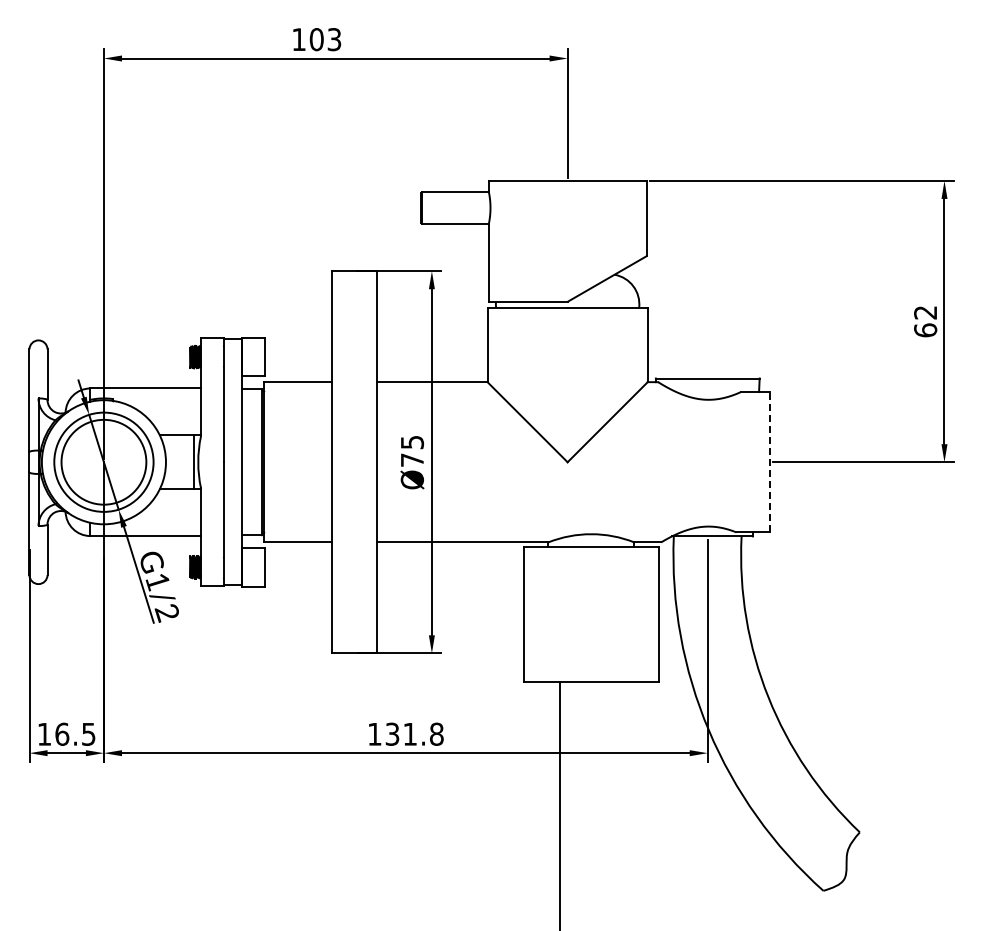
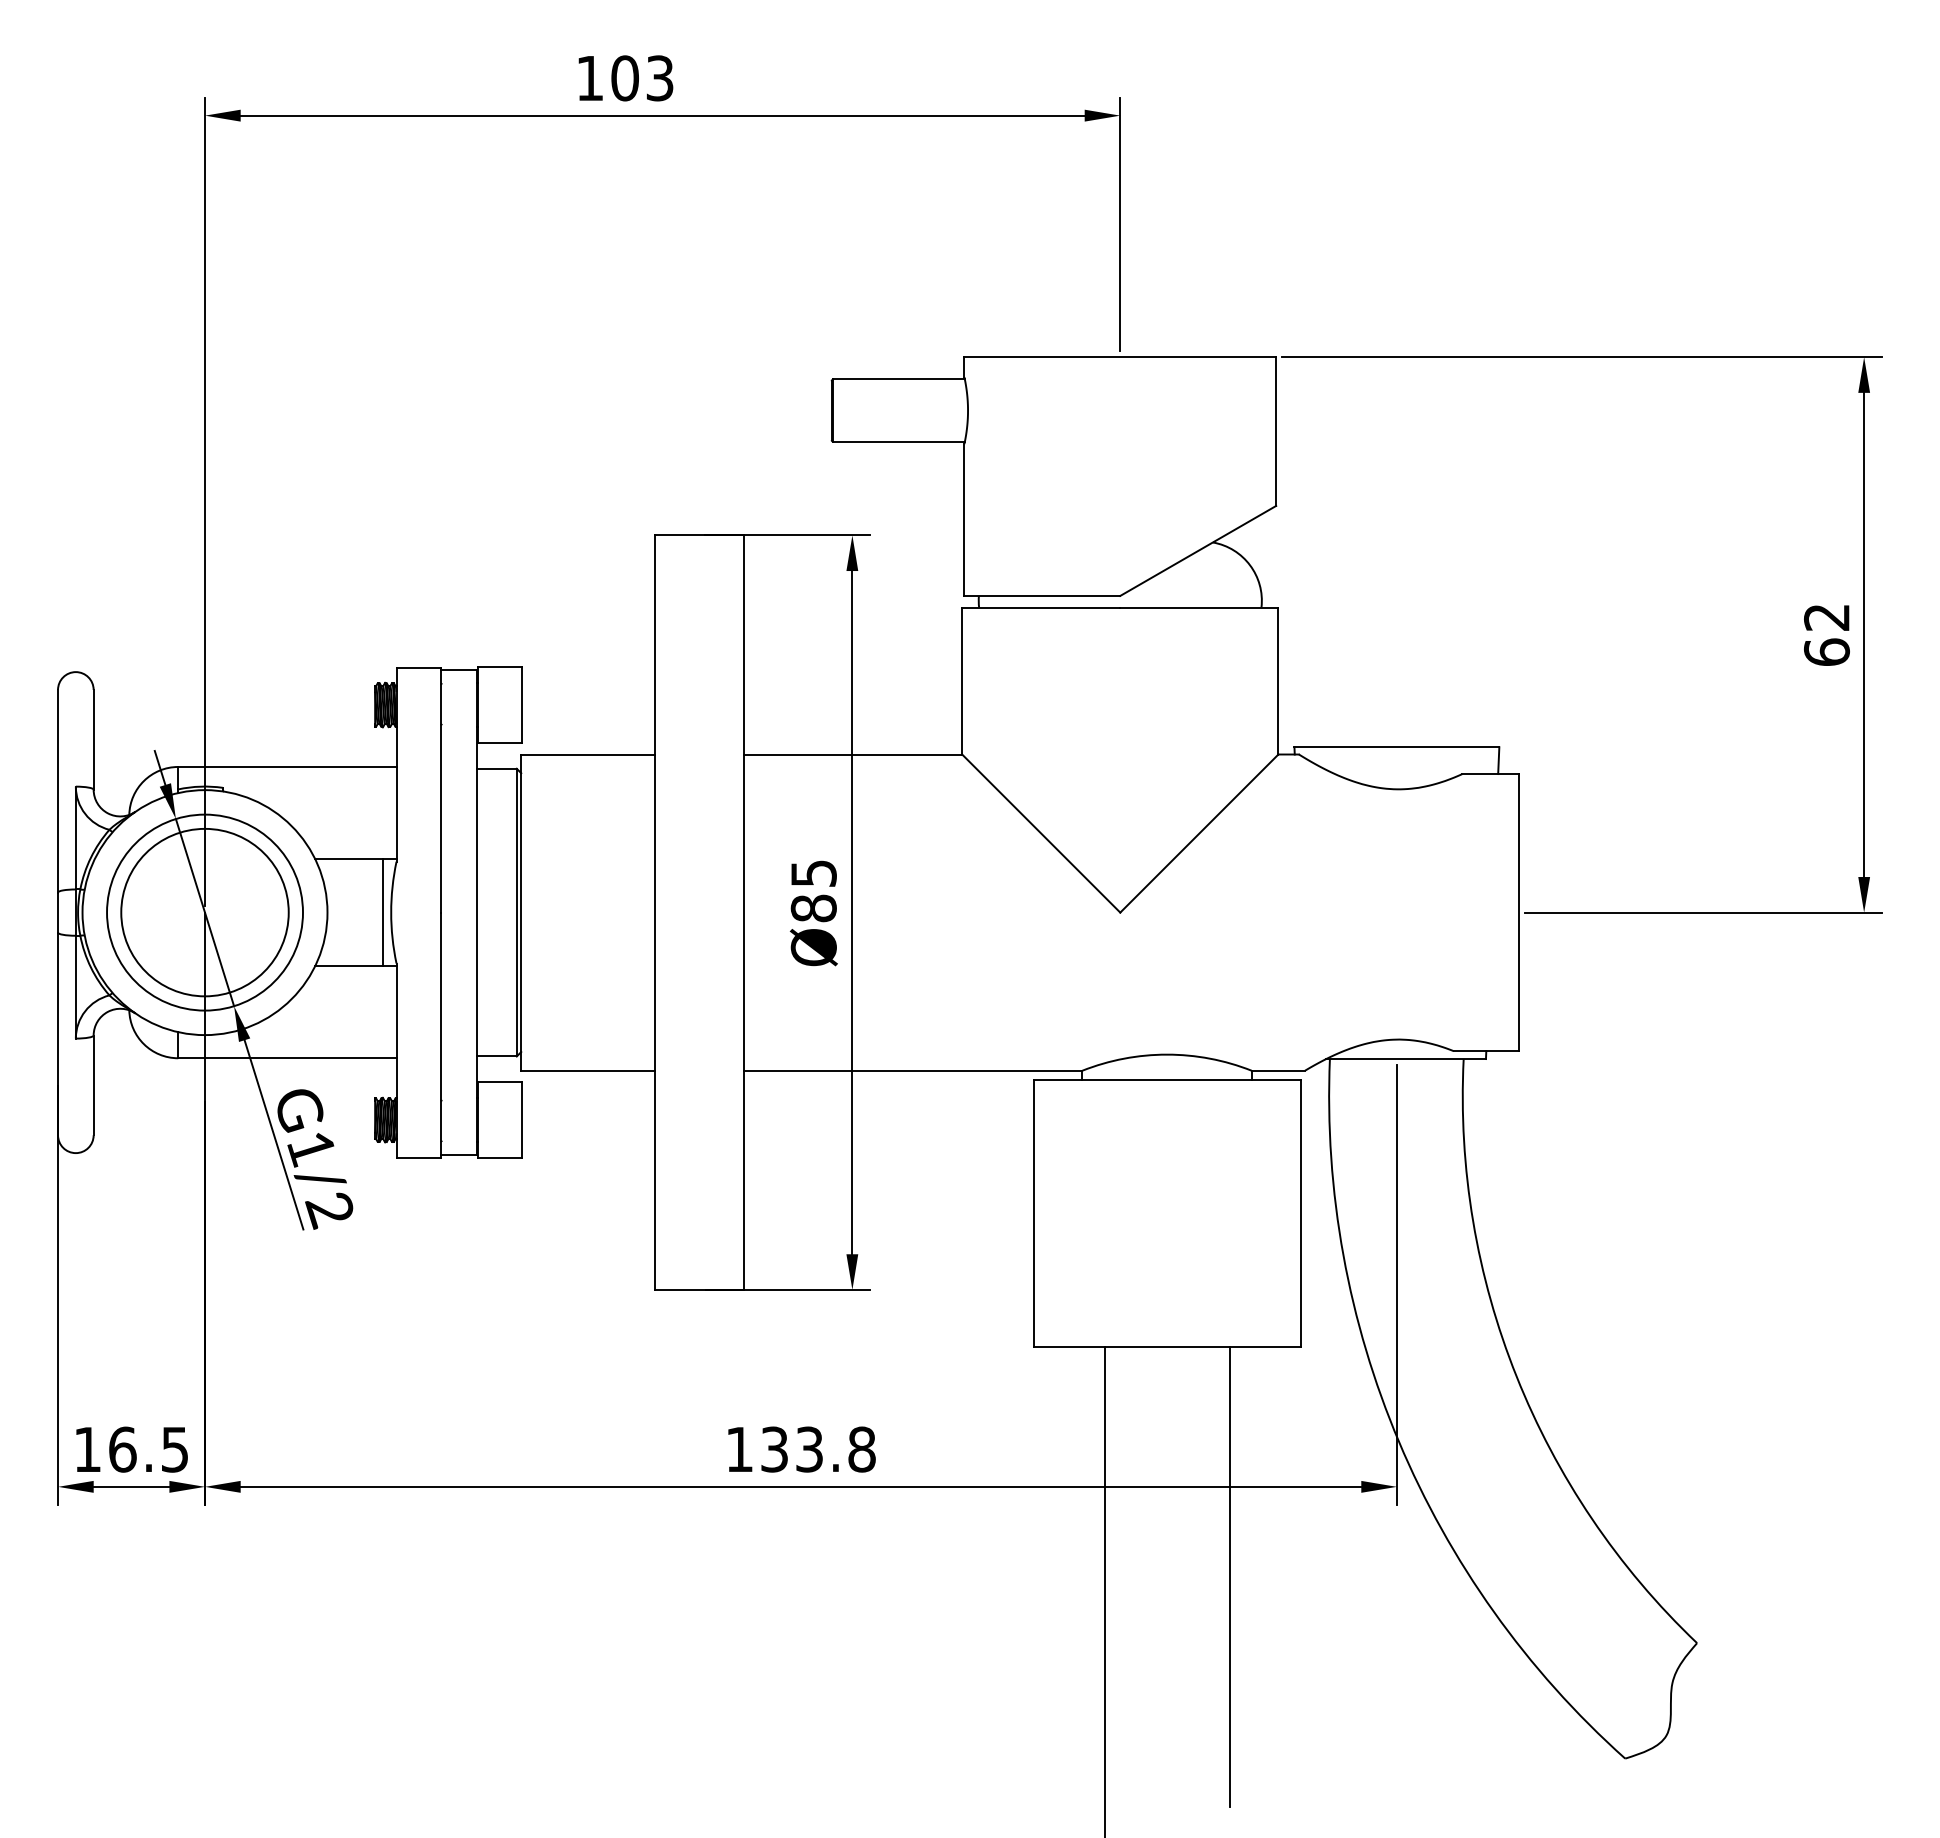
text: (412, 460) -> (814, 909), Ø75 -> Ø85
line: (769, 461) -> (1518, 911), dashed -> solid
text: (409, 733) -> (808, 1448), 131.8 -> 133.8
line: (622, 798) -> (1228, 1576), added

